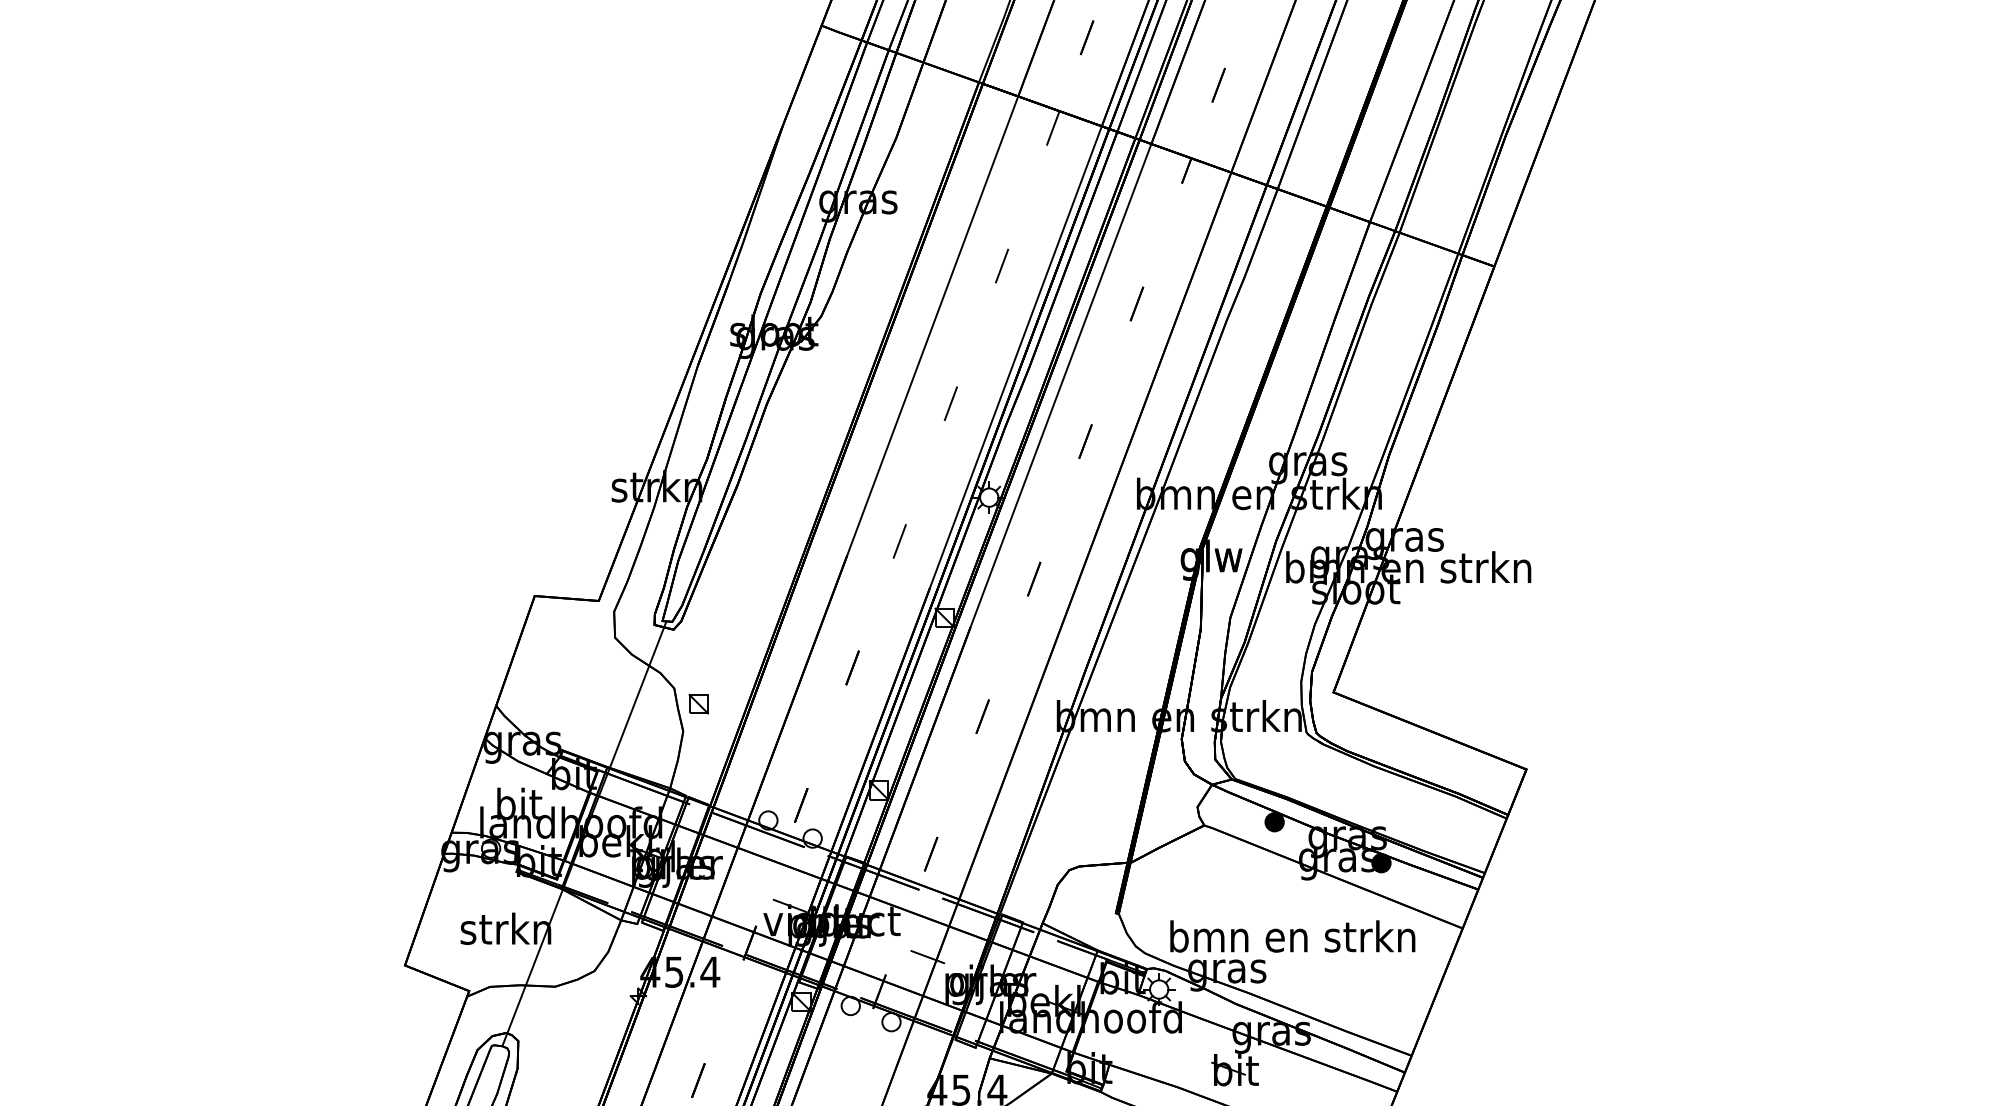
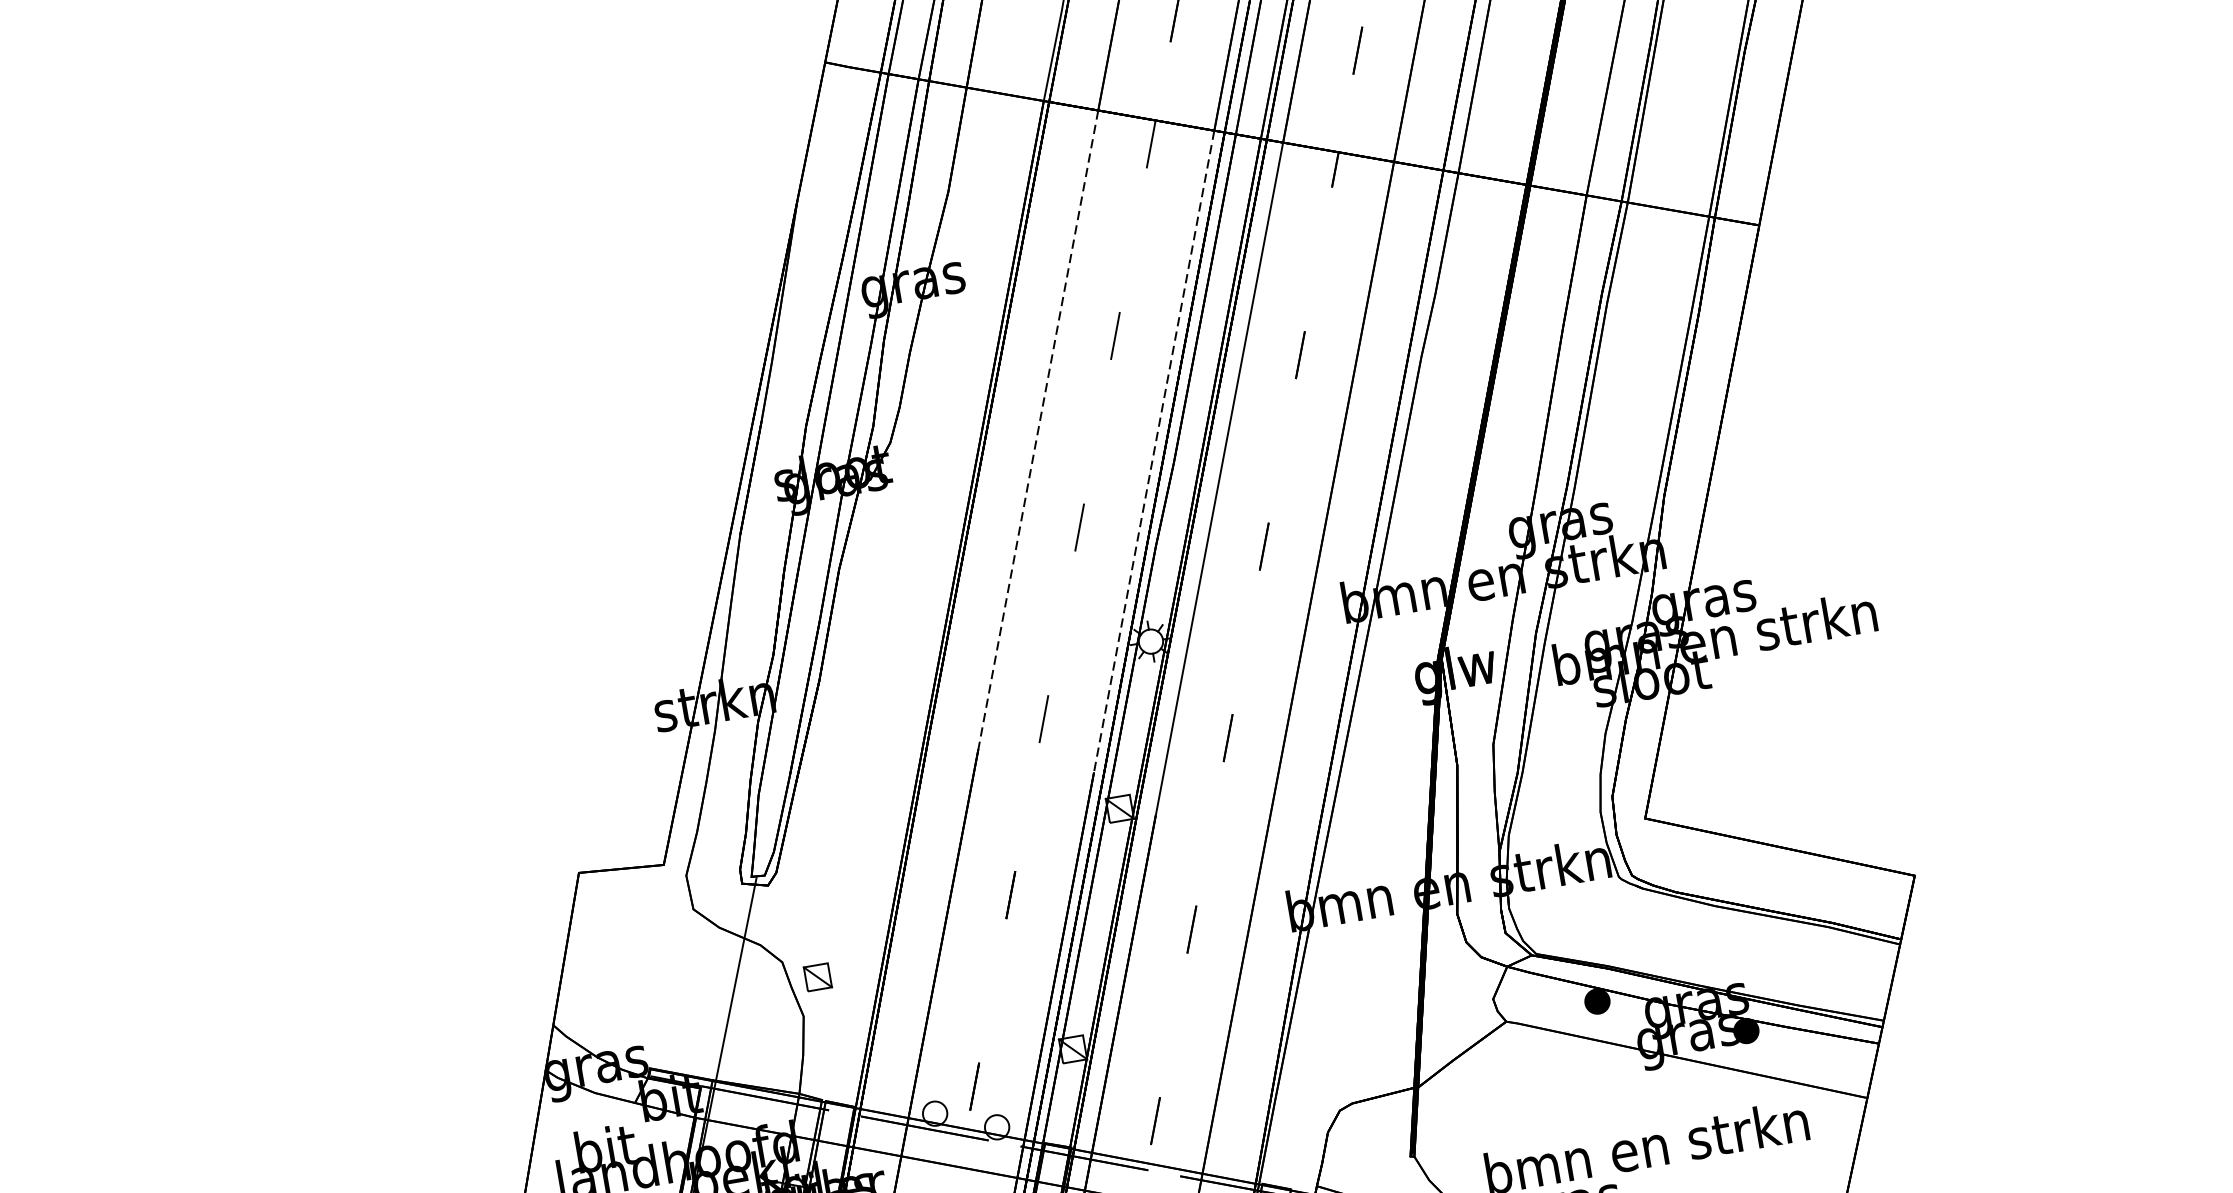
line: (932, 325) -> (1037, 429), solid -> dashed
line: (1015, 357) -> (1153, 452), solid -> dashed

